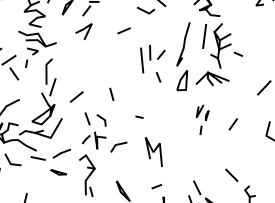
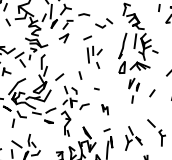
part: (152, 62) -> (94, 56), moved
part: (203, 119) -> (134, 90), size x1.43
part: (152, 151) -> (104, 109), size x0.62

